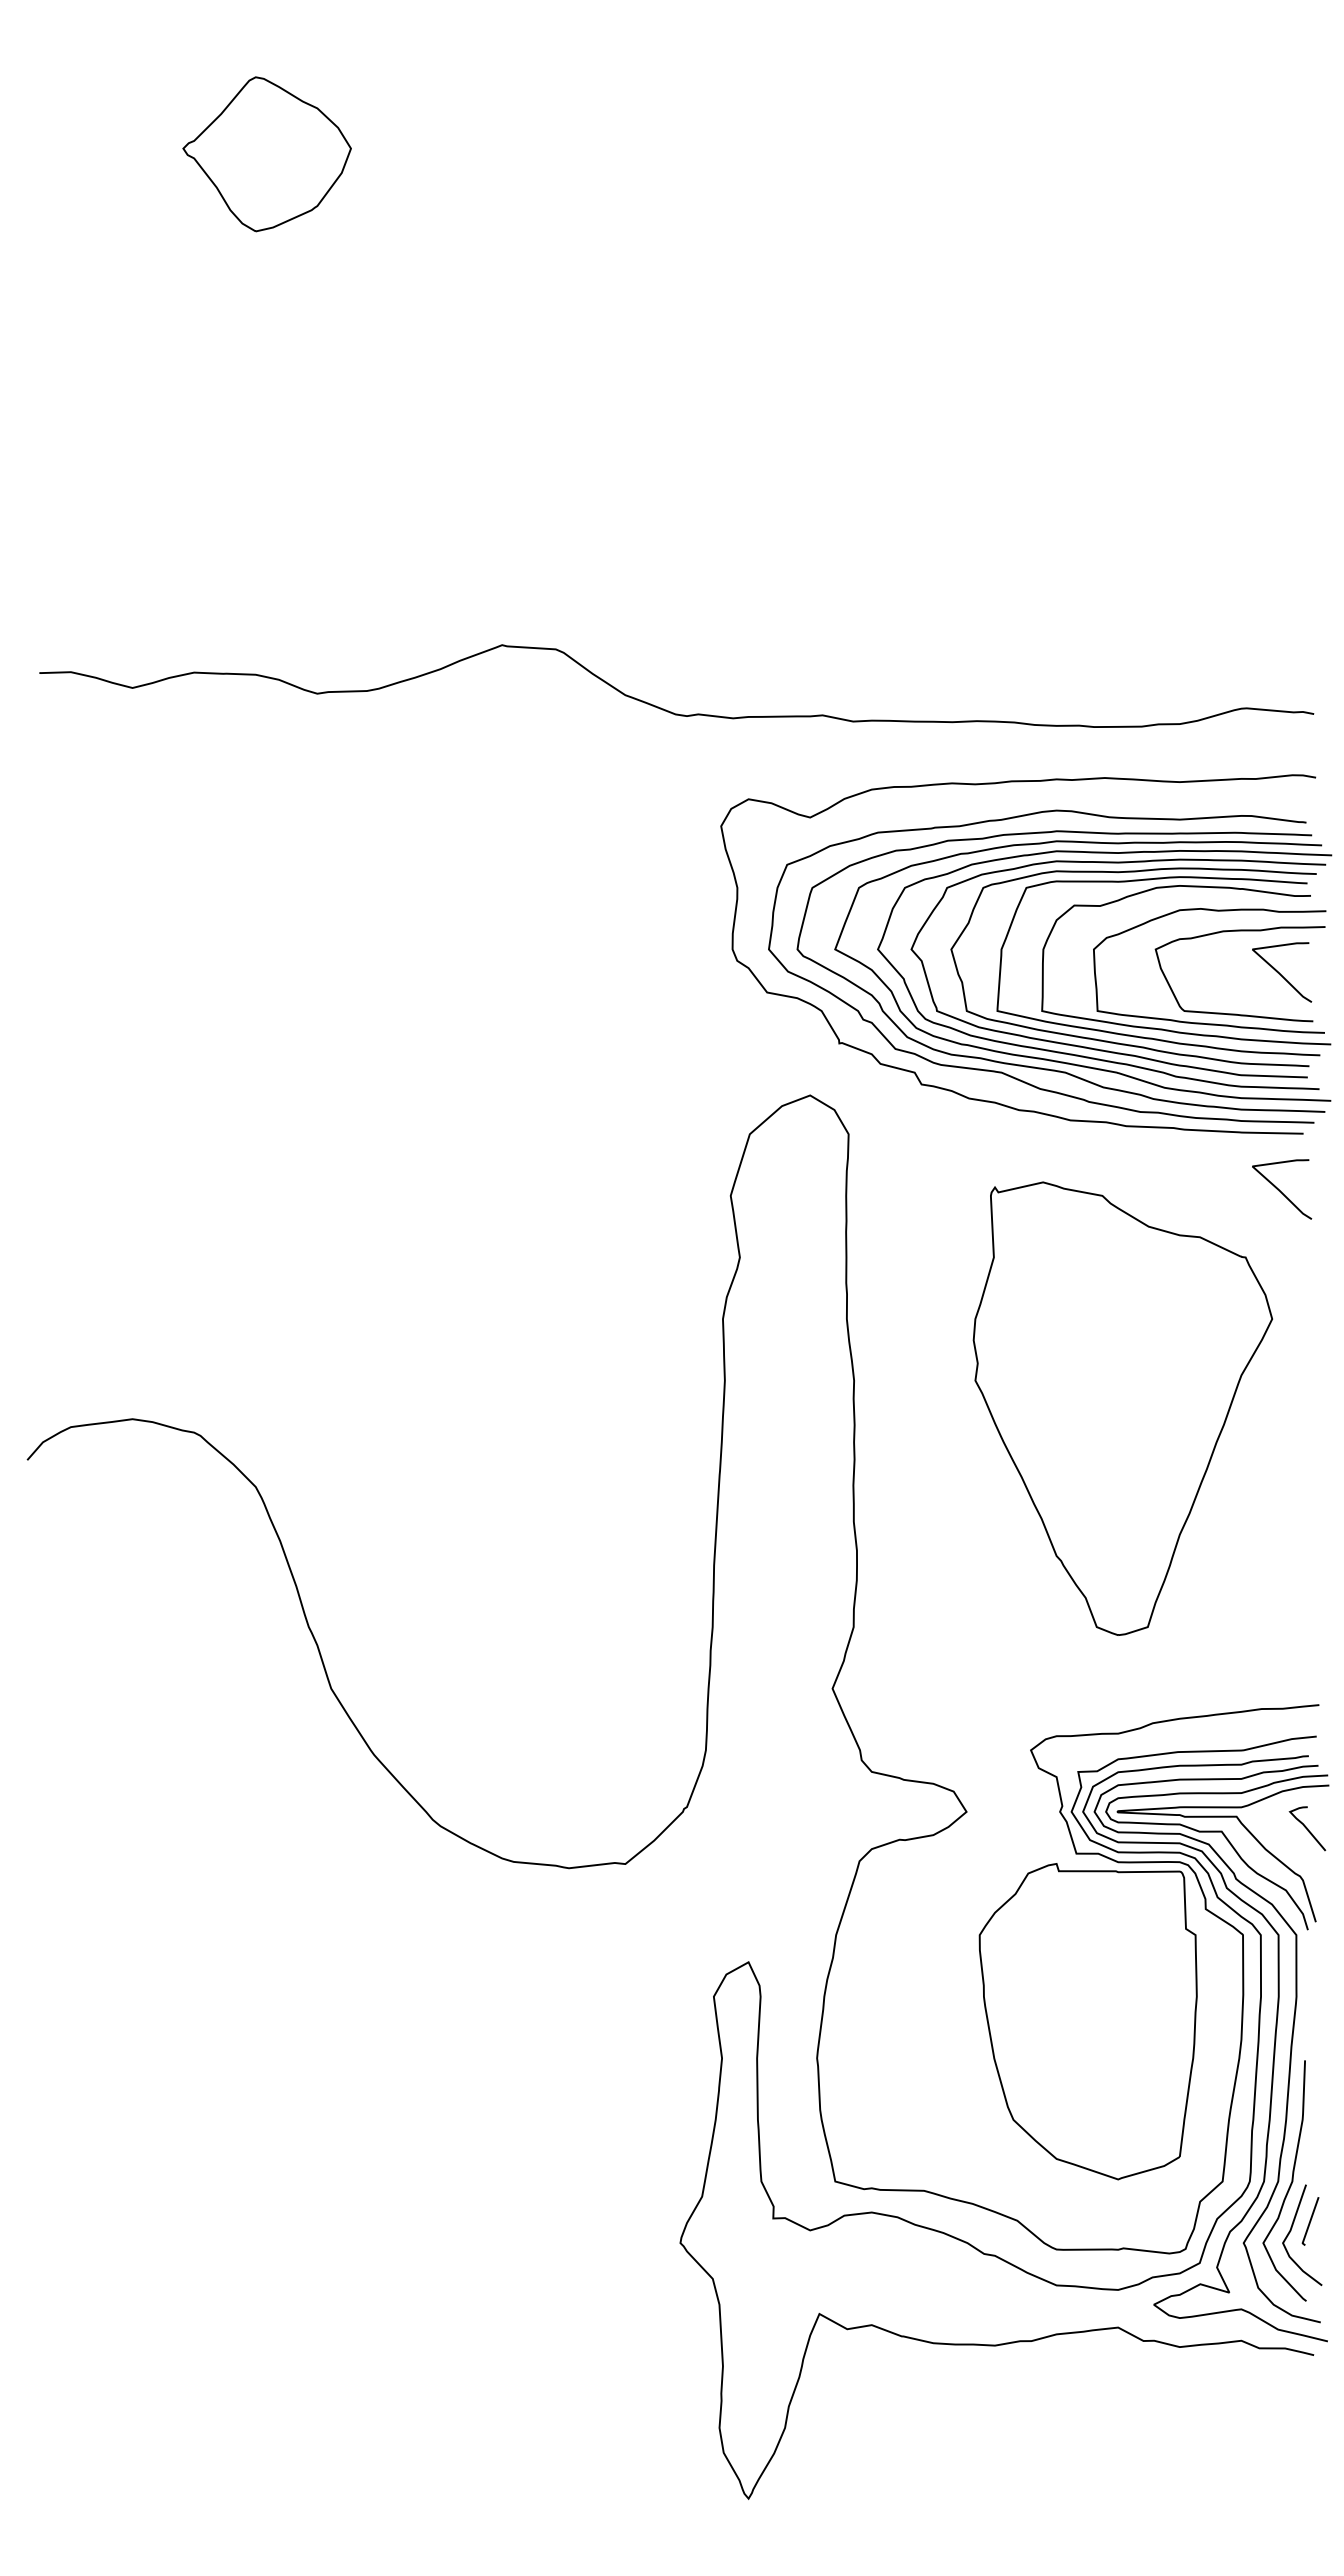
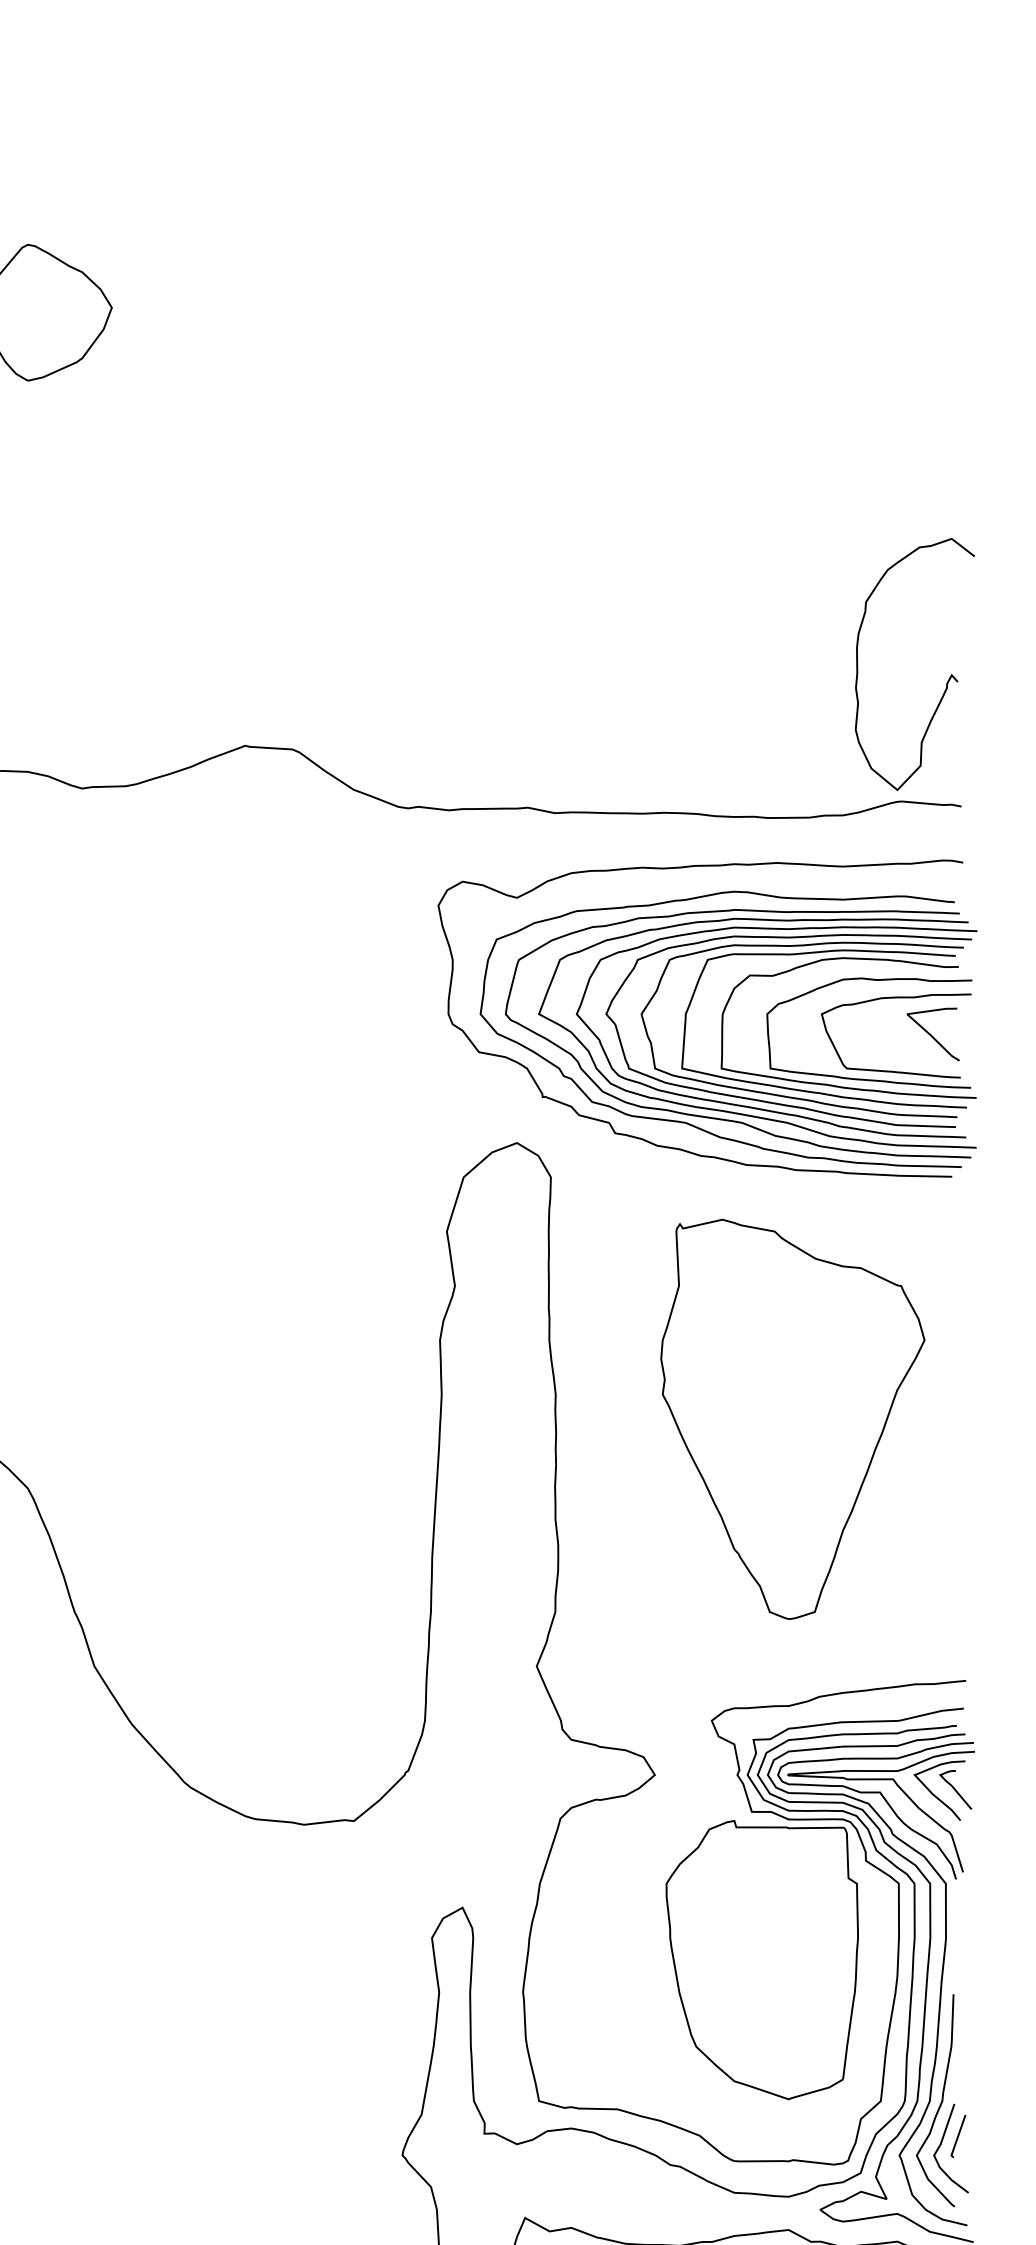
curve: (1298, 571) -> (947, 680), added
curve: (1280, 1190) -> (931, 1226), removed
curve: (1284, 1834) -> (935, 1795), added

